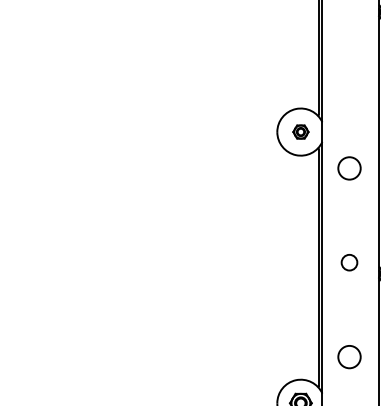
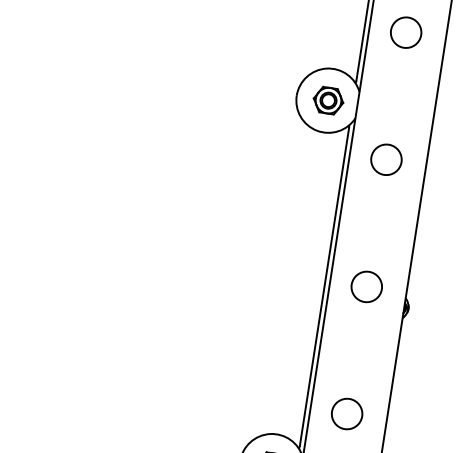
circle: (349, 74) -> (406, 33), added
part: (300, 131) -> (328, 99), size x1.43
circle: (349, 262) -> (366, 286), size x1.43

